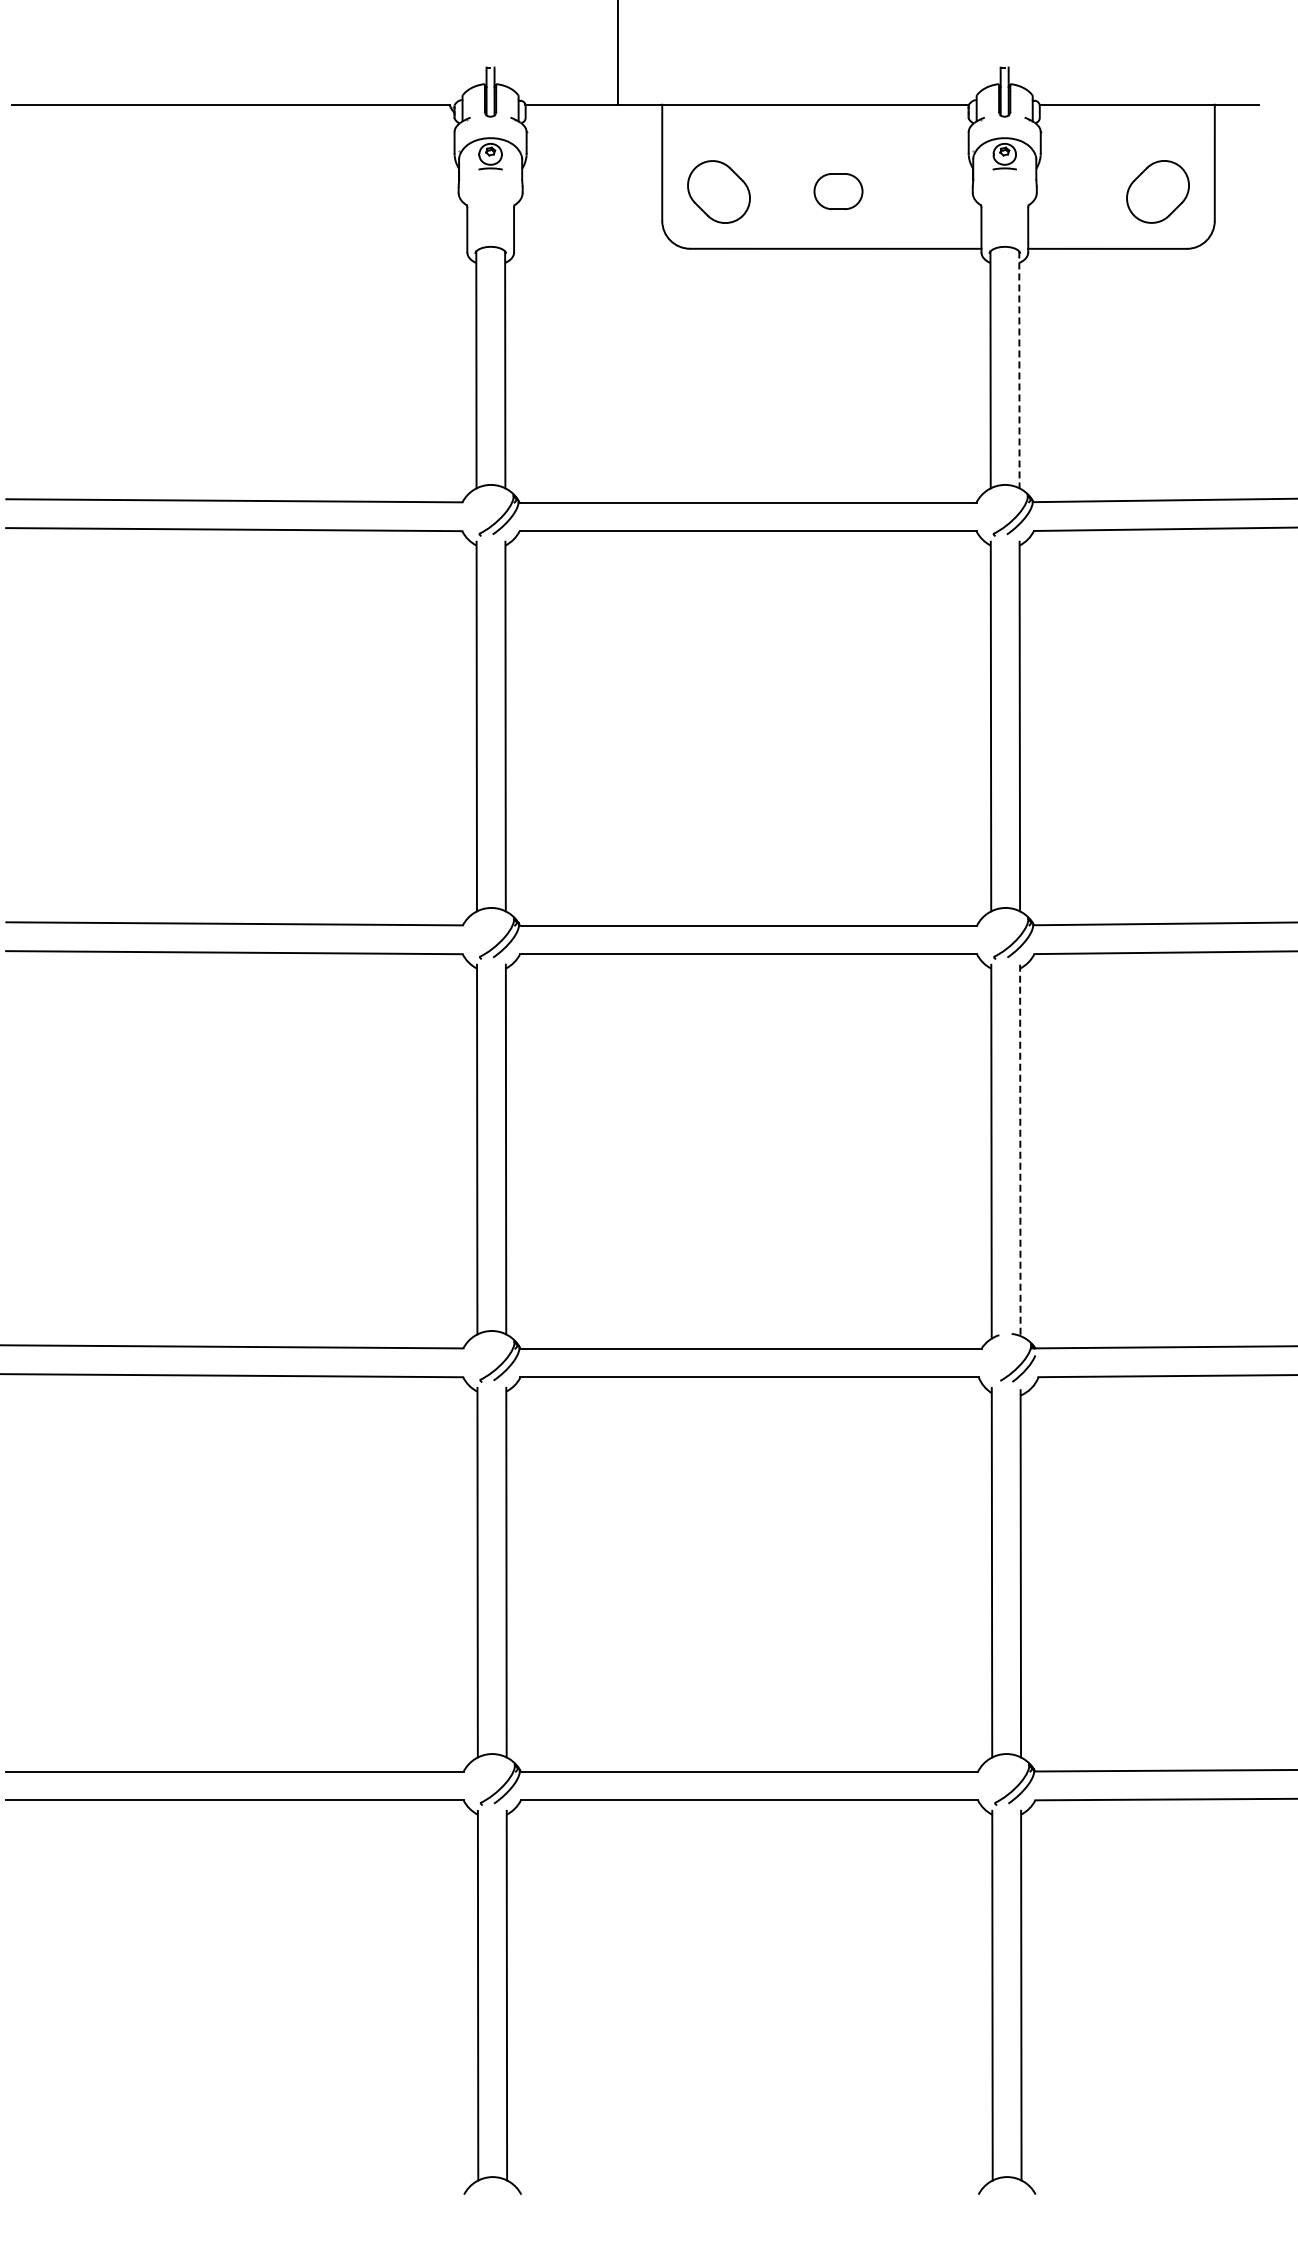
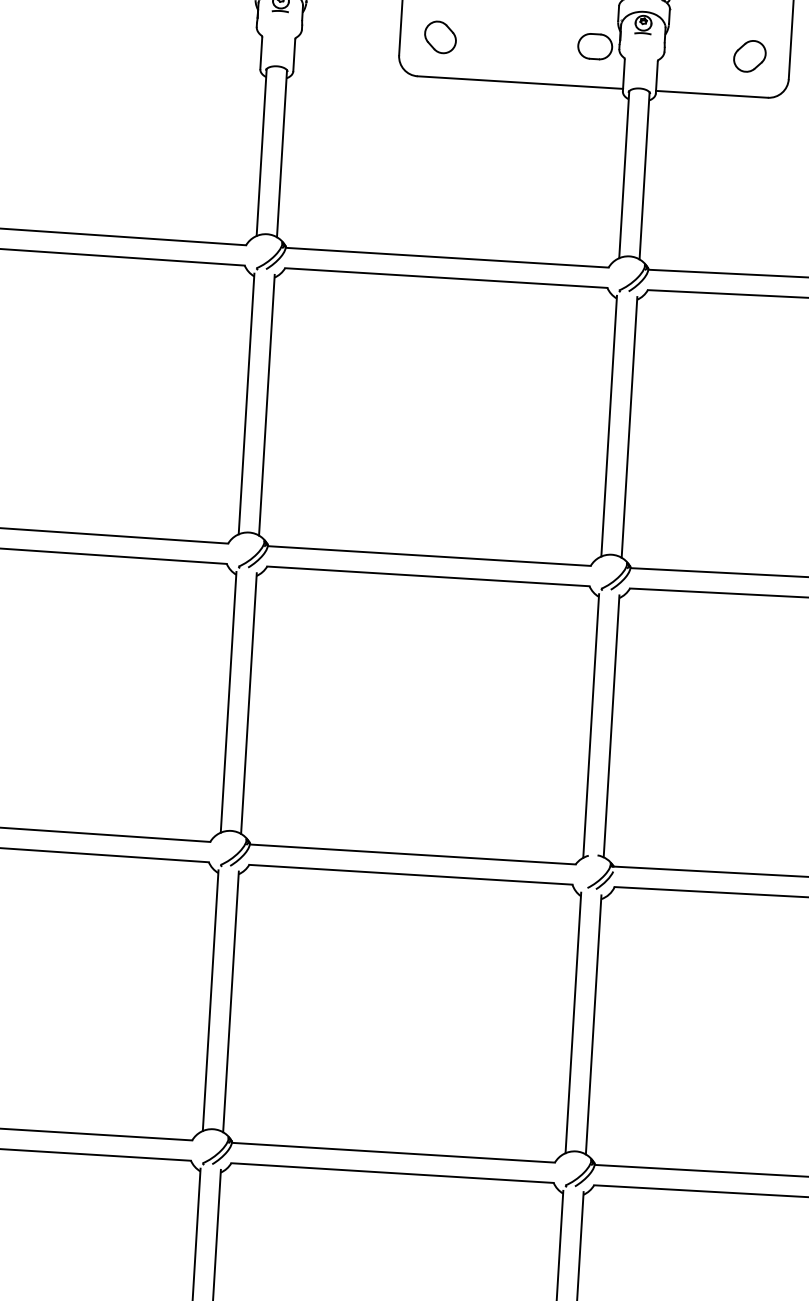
part: (719, 191) -> (440, 37), size x0.71
part: (838, 191) -> (595, 46), moved
part: (1157, 191) -> (749, 56), size x0.71
line: (1019, 370) -> (644, 176), dashed -> solid
line: (1020, 1150) -> (611, 726), dashed -> solid

